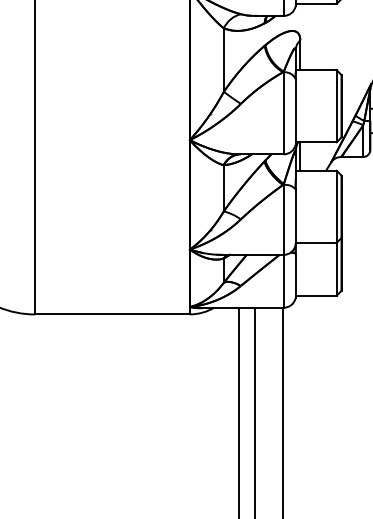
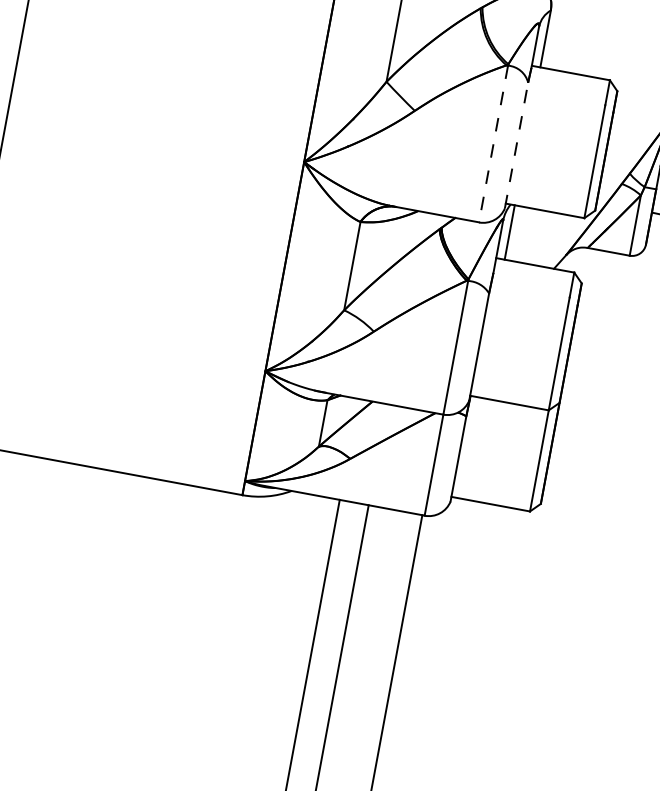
line: (295, 111) -> (516, 144), solid -> dashed
line: (283, 113) -> (492, 144), solid -> dashed

